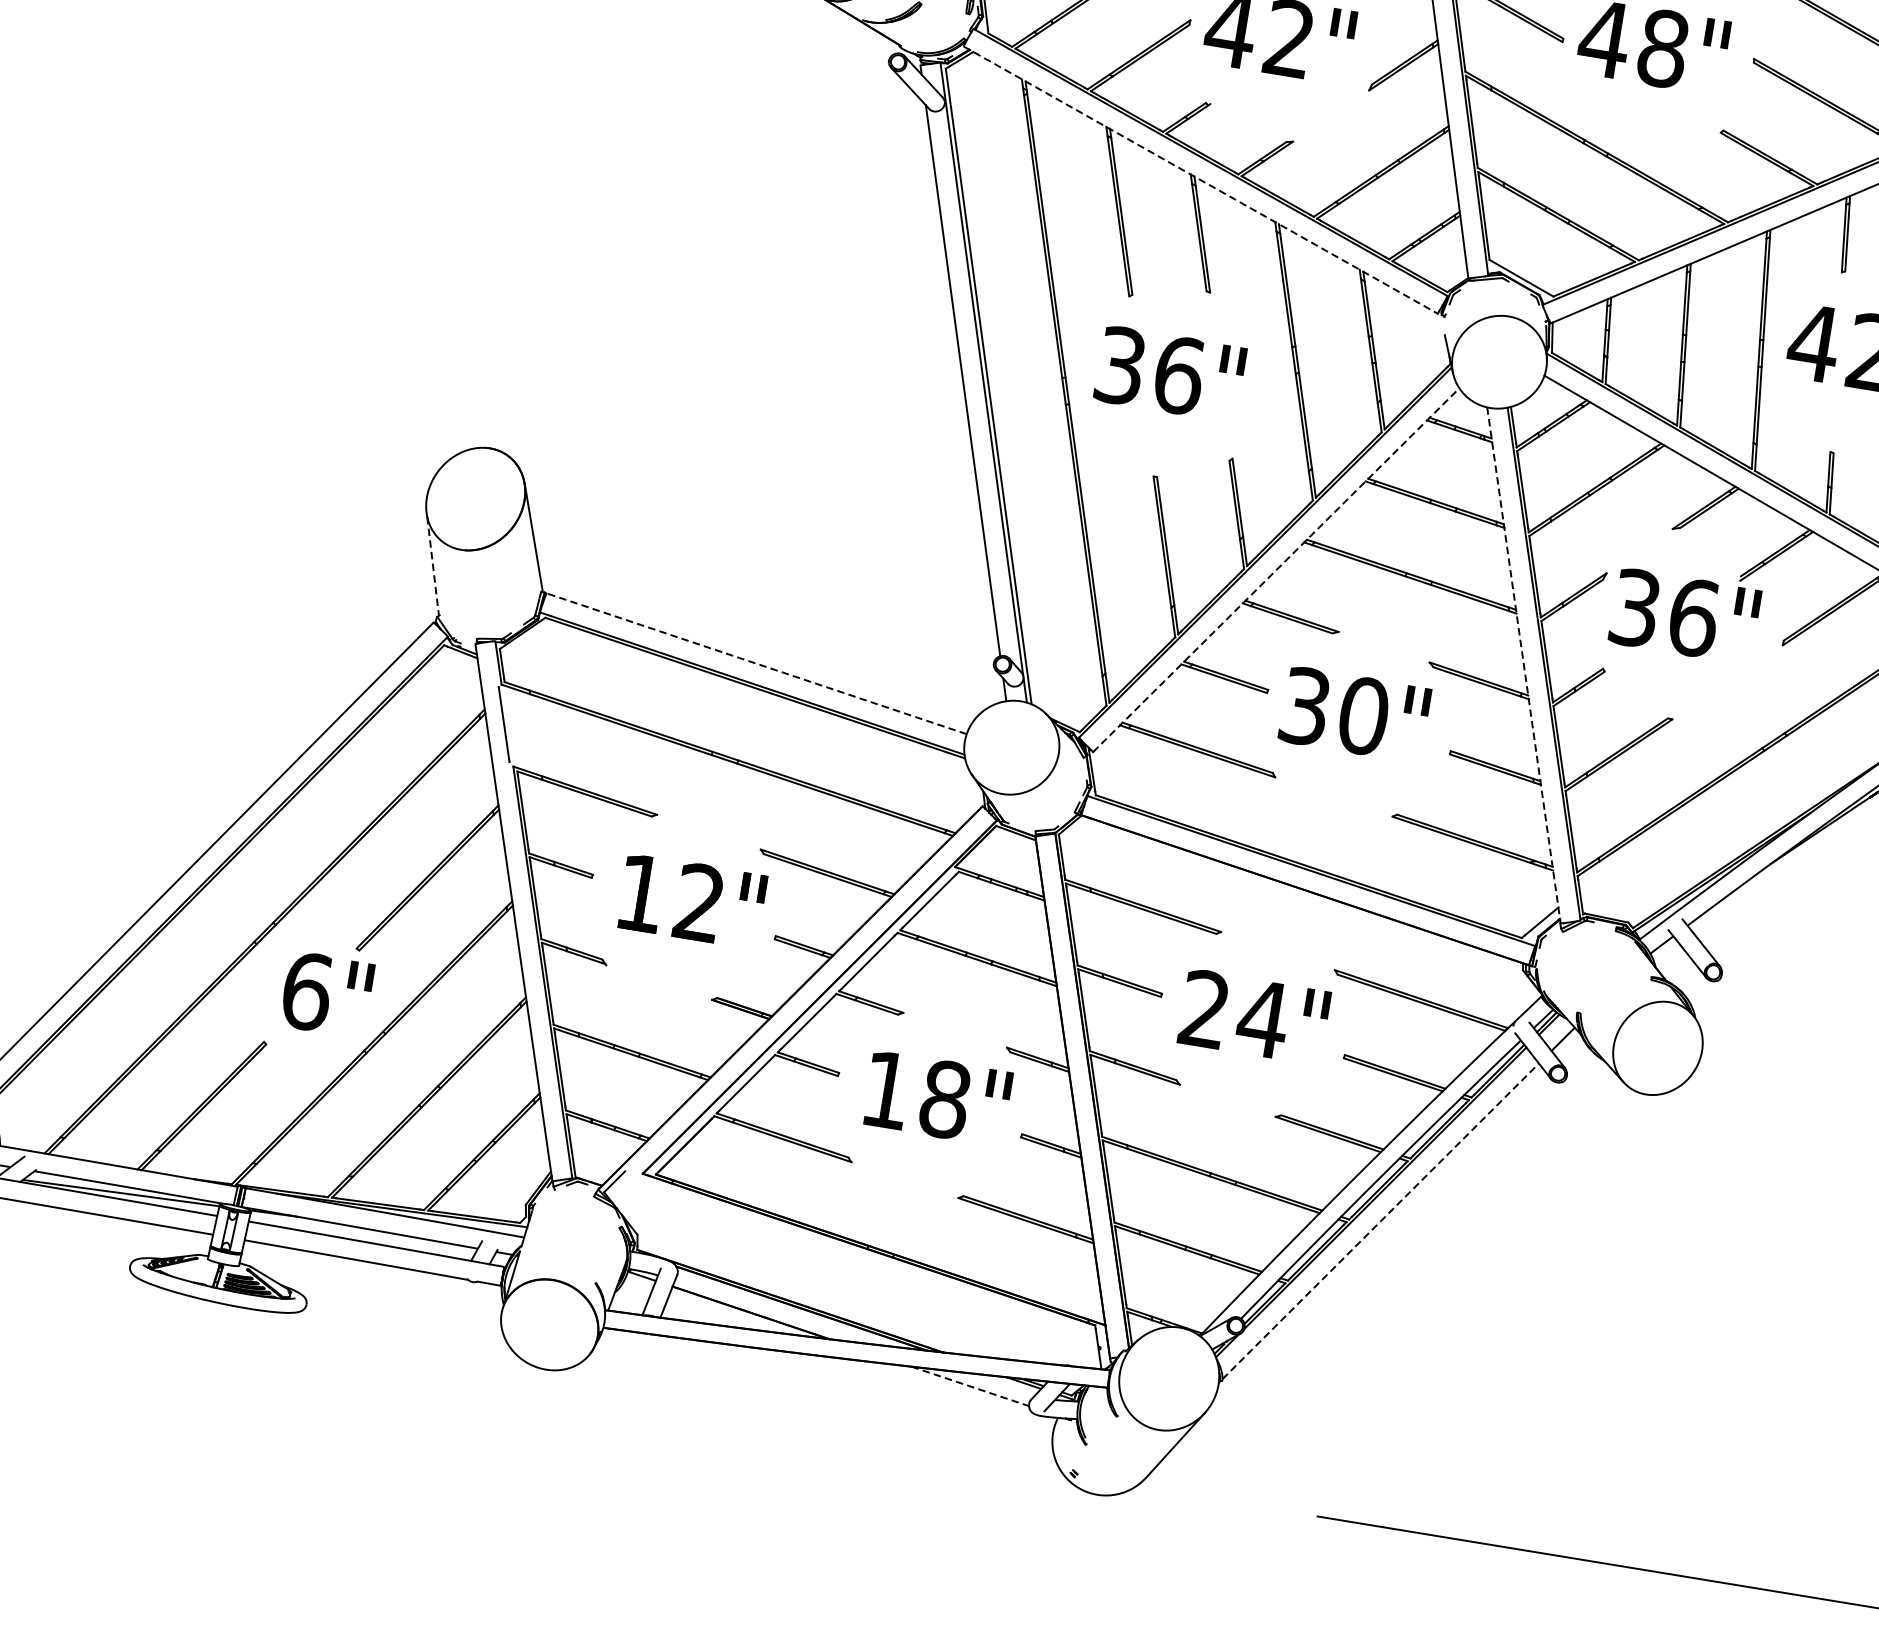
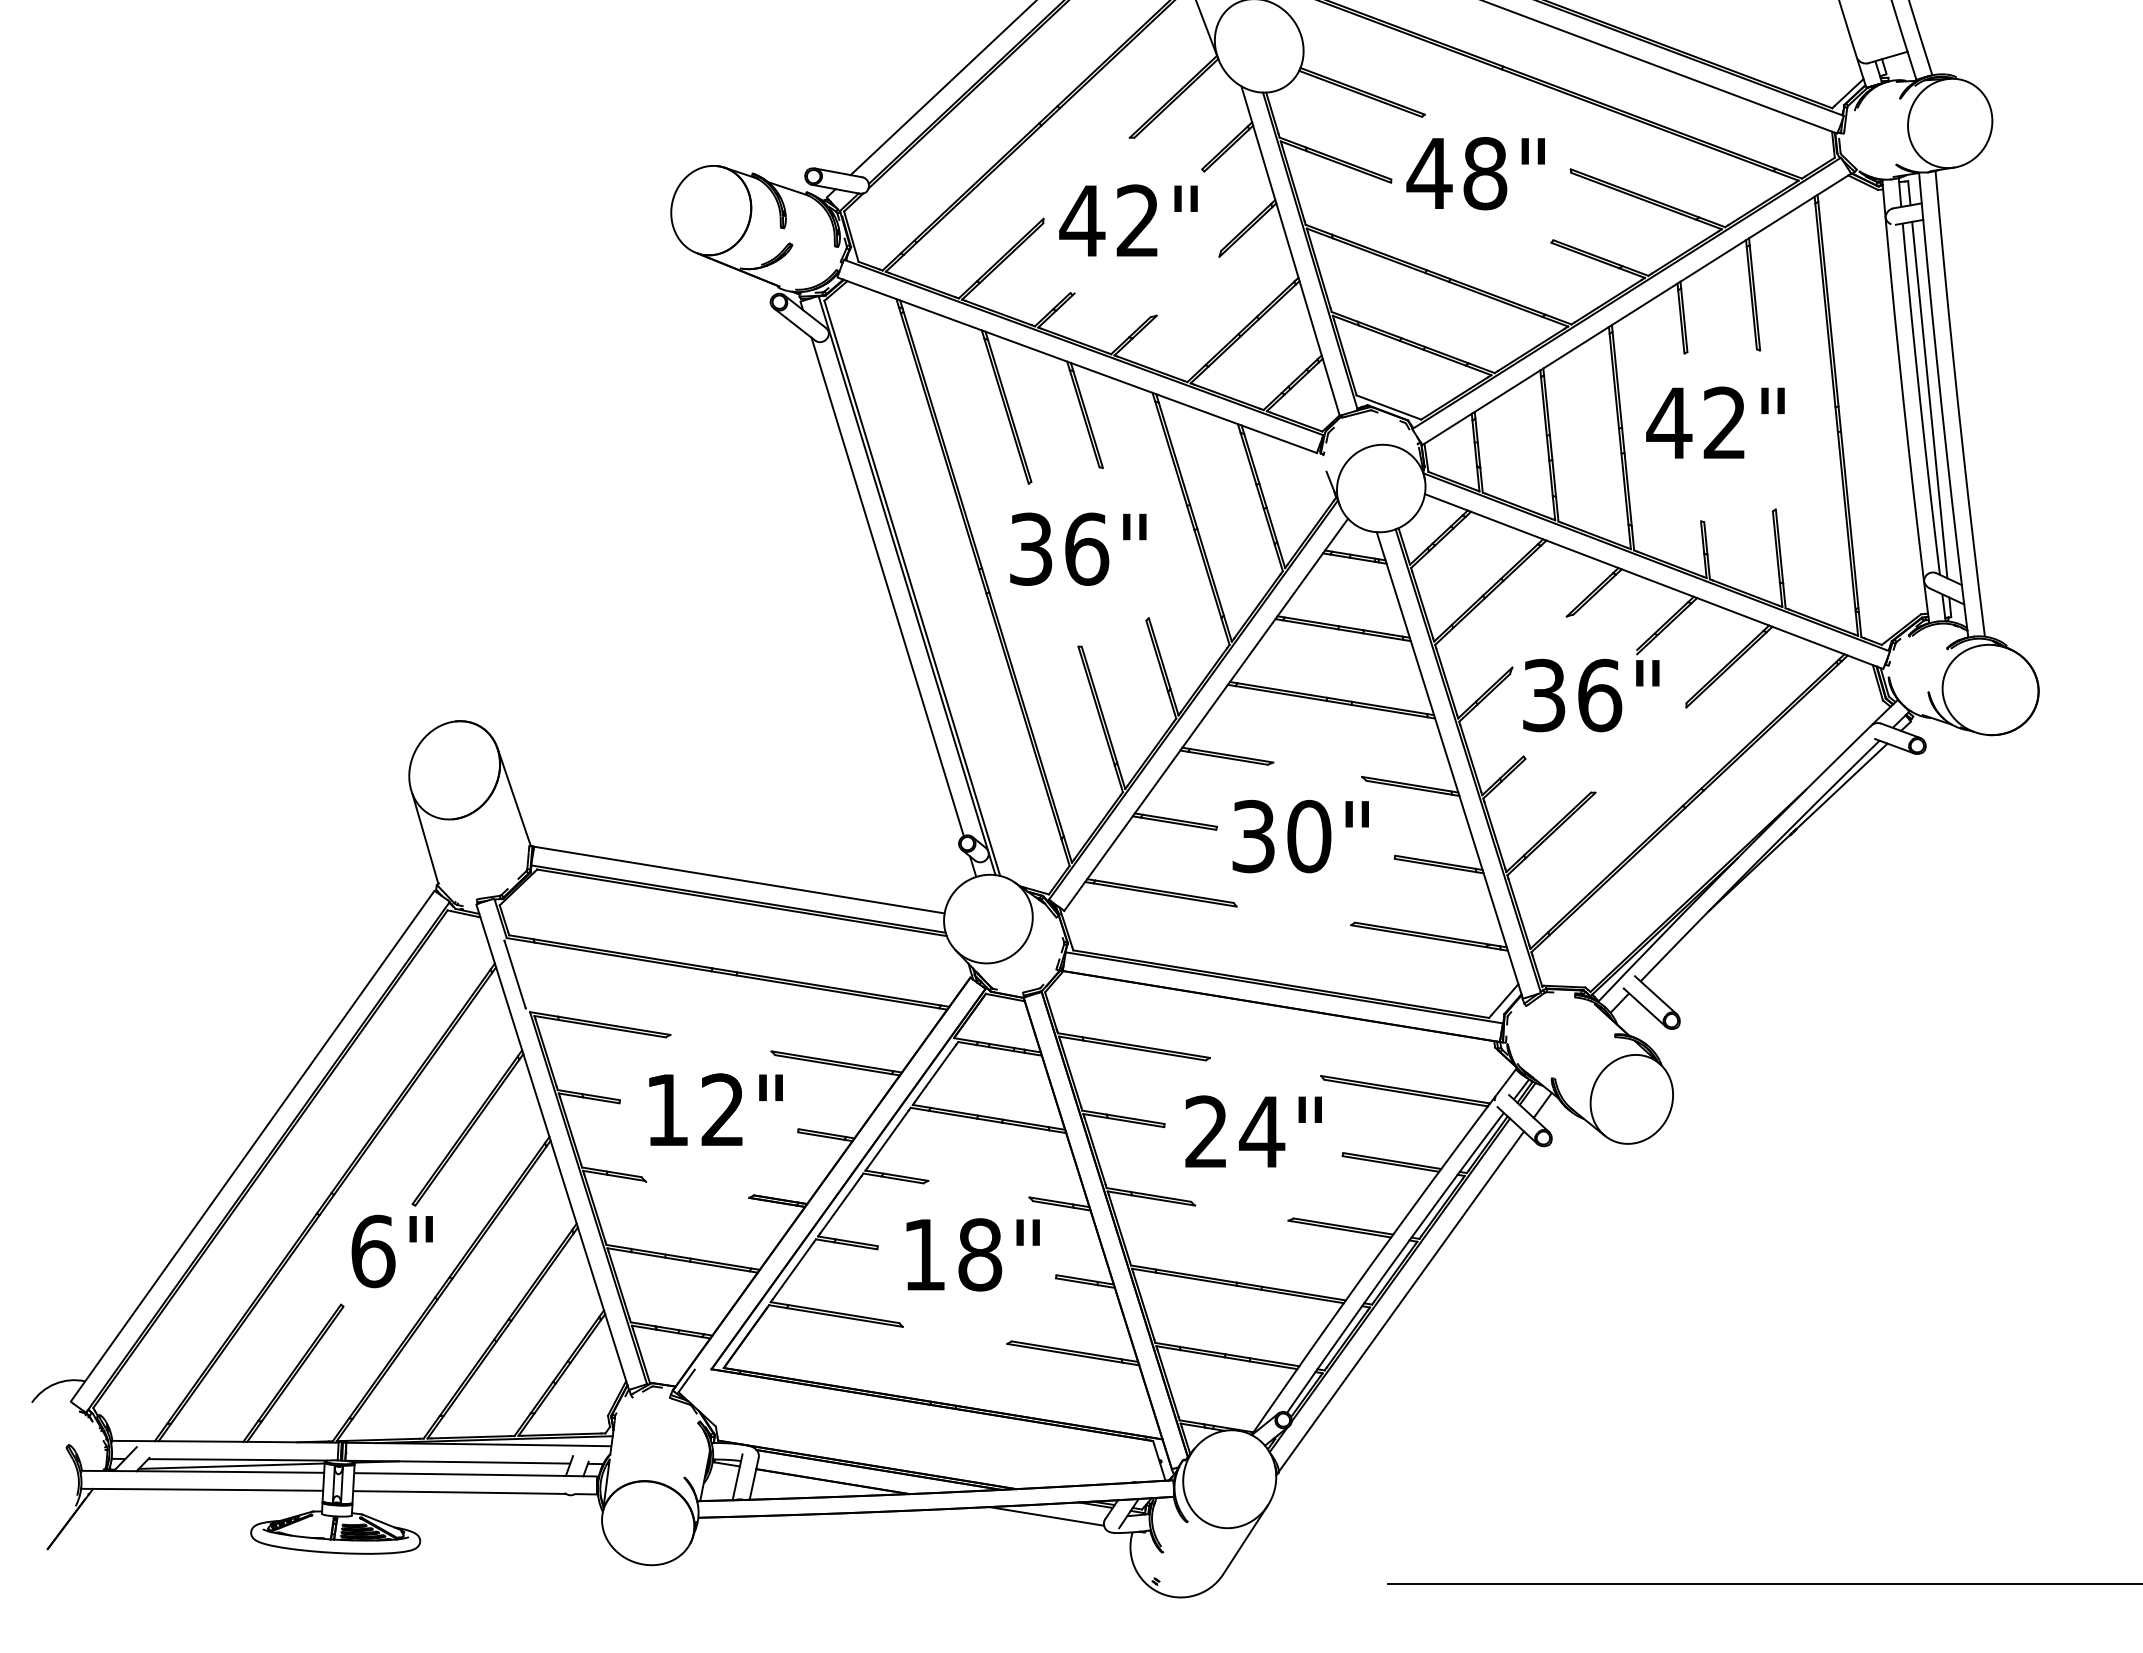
line: (1200, 180) -> (1077, 365), dashed -> solid
line: (433, 566) -> (425, 839), dashed -> solid
line: (1276, 569) -> (1206, 714), dashed -> solid
line: (756, 664) -> (739, 880), dashed -> solid
line: (1523, 665) -> (1449, 765), dashed -> solid
line: (1380, 1221) -> (1401, 1301), dashed -> solid
line: (971, 1386) -> (1047, 1516), dashed -> solid

